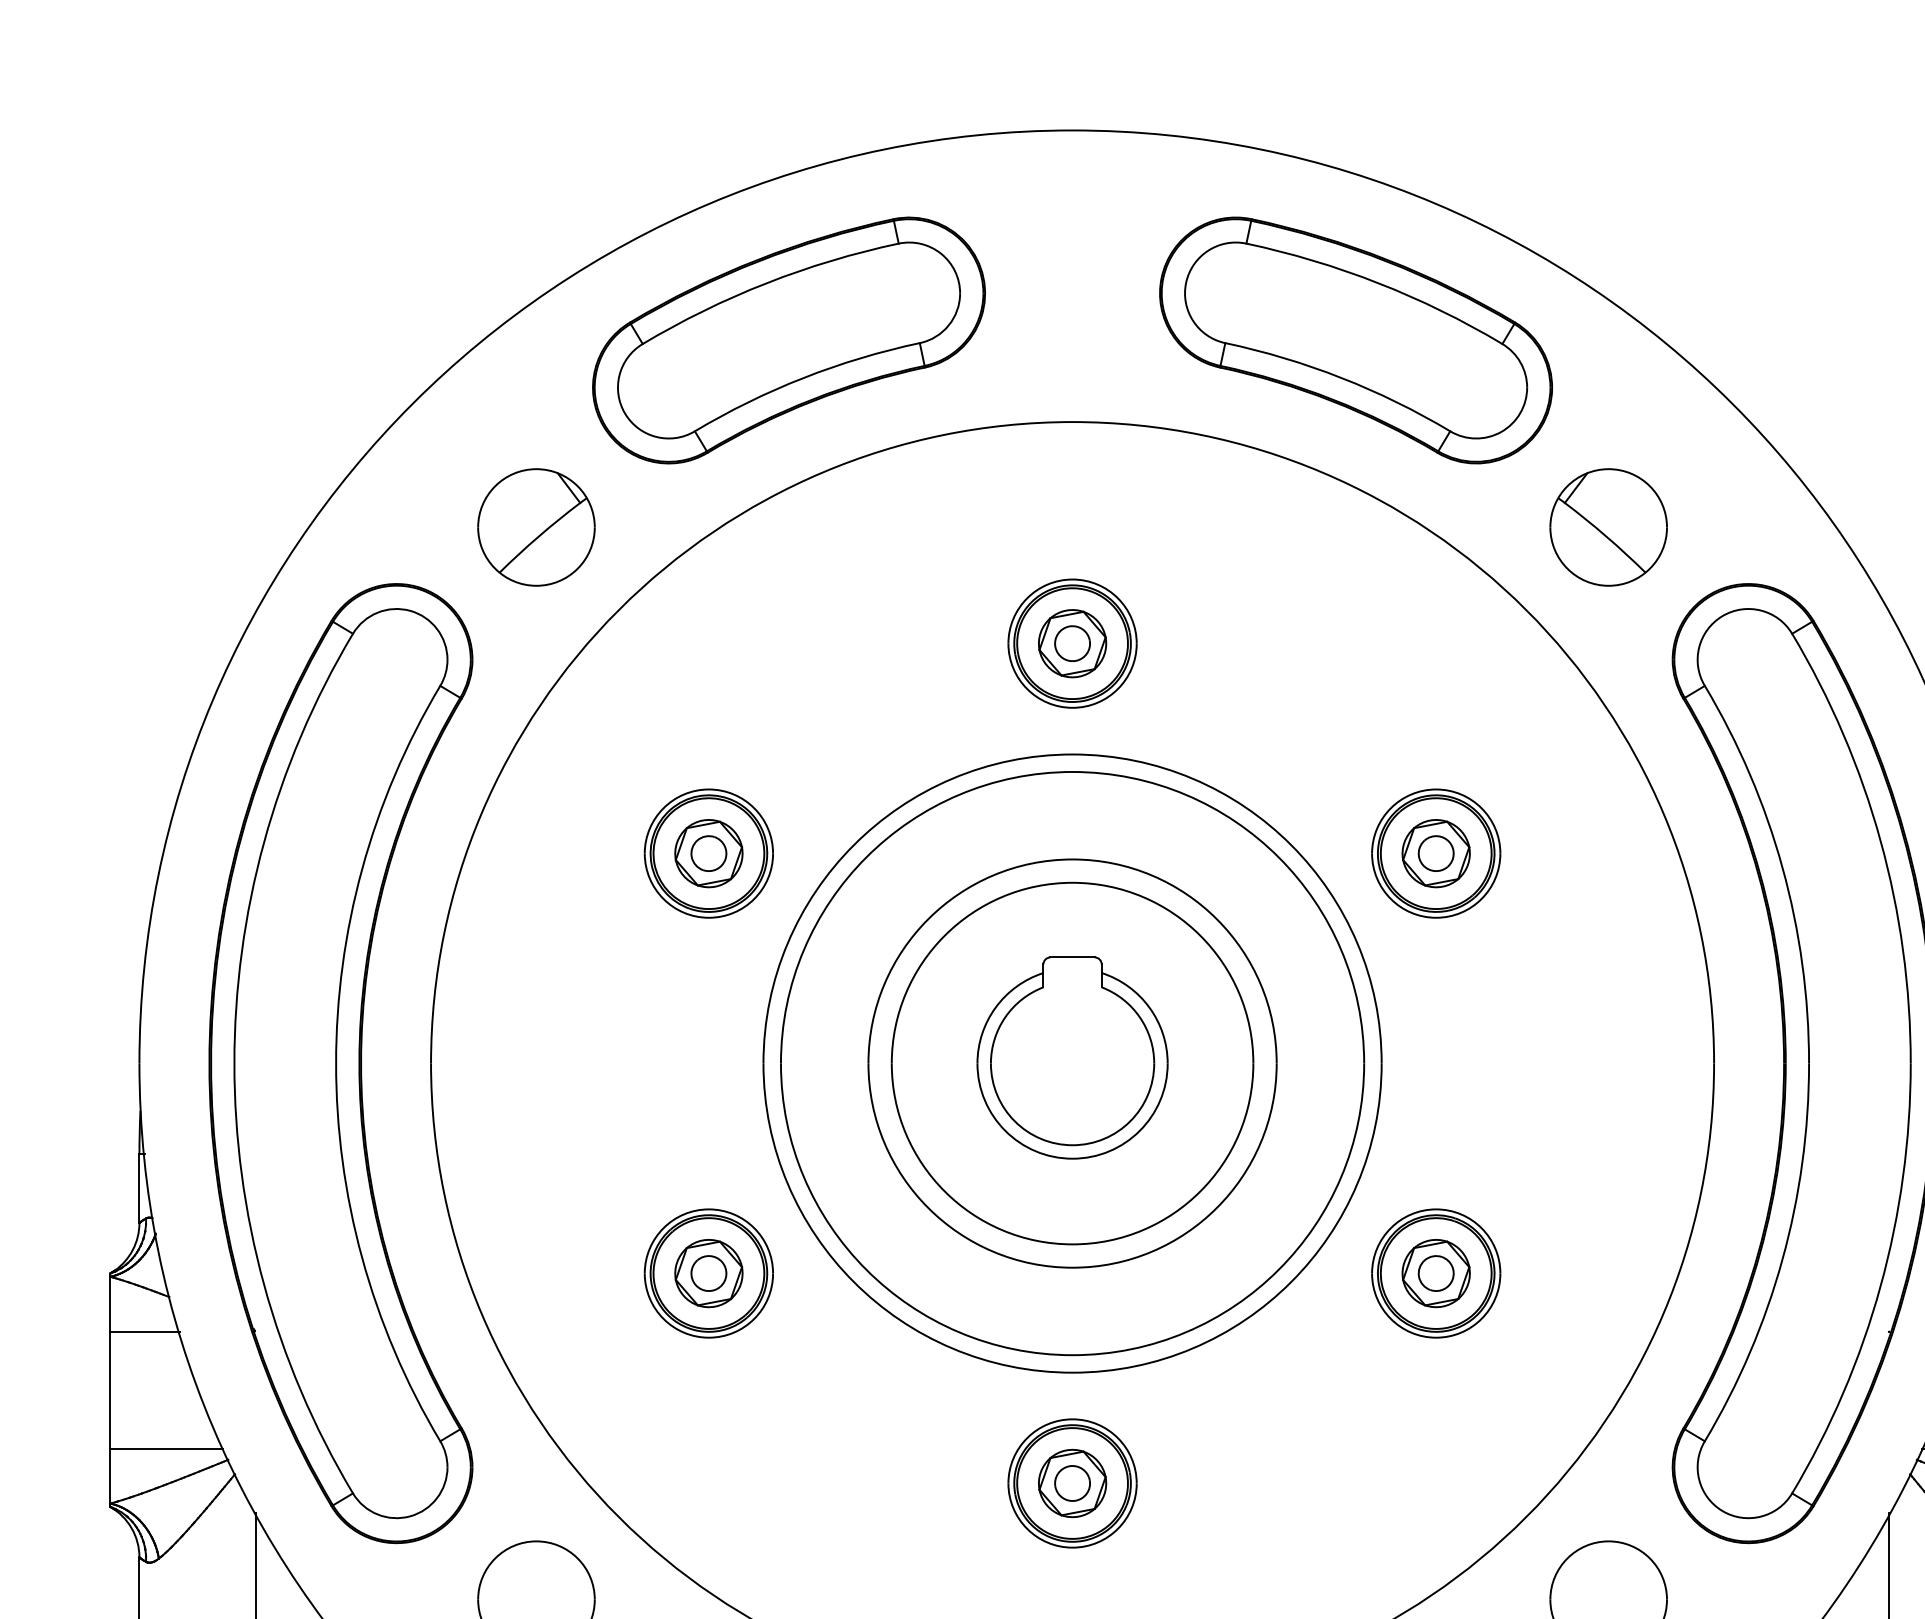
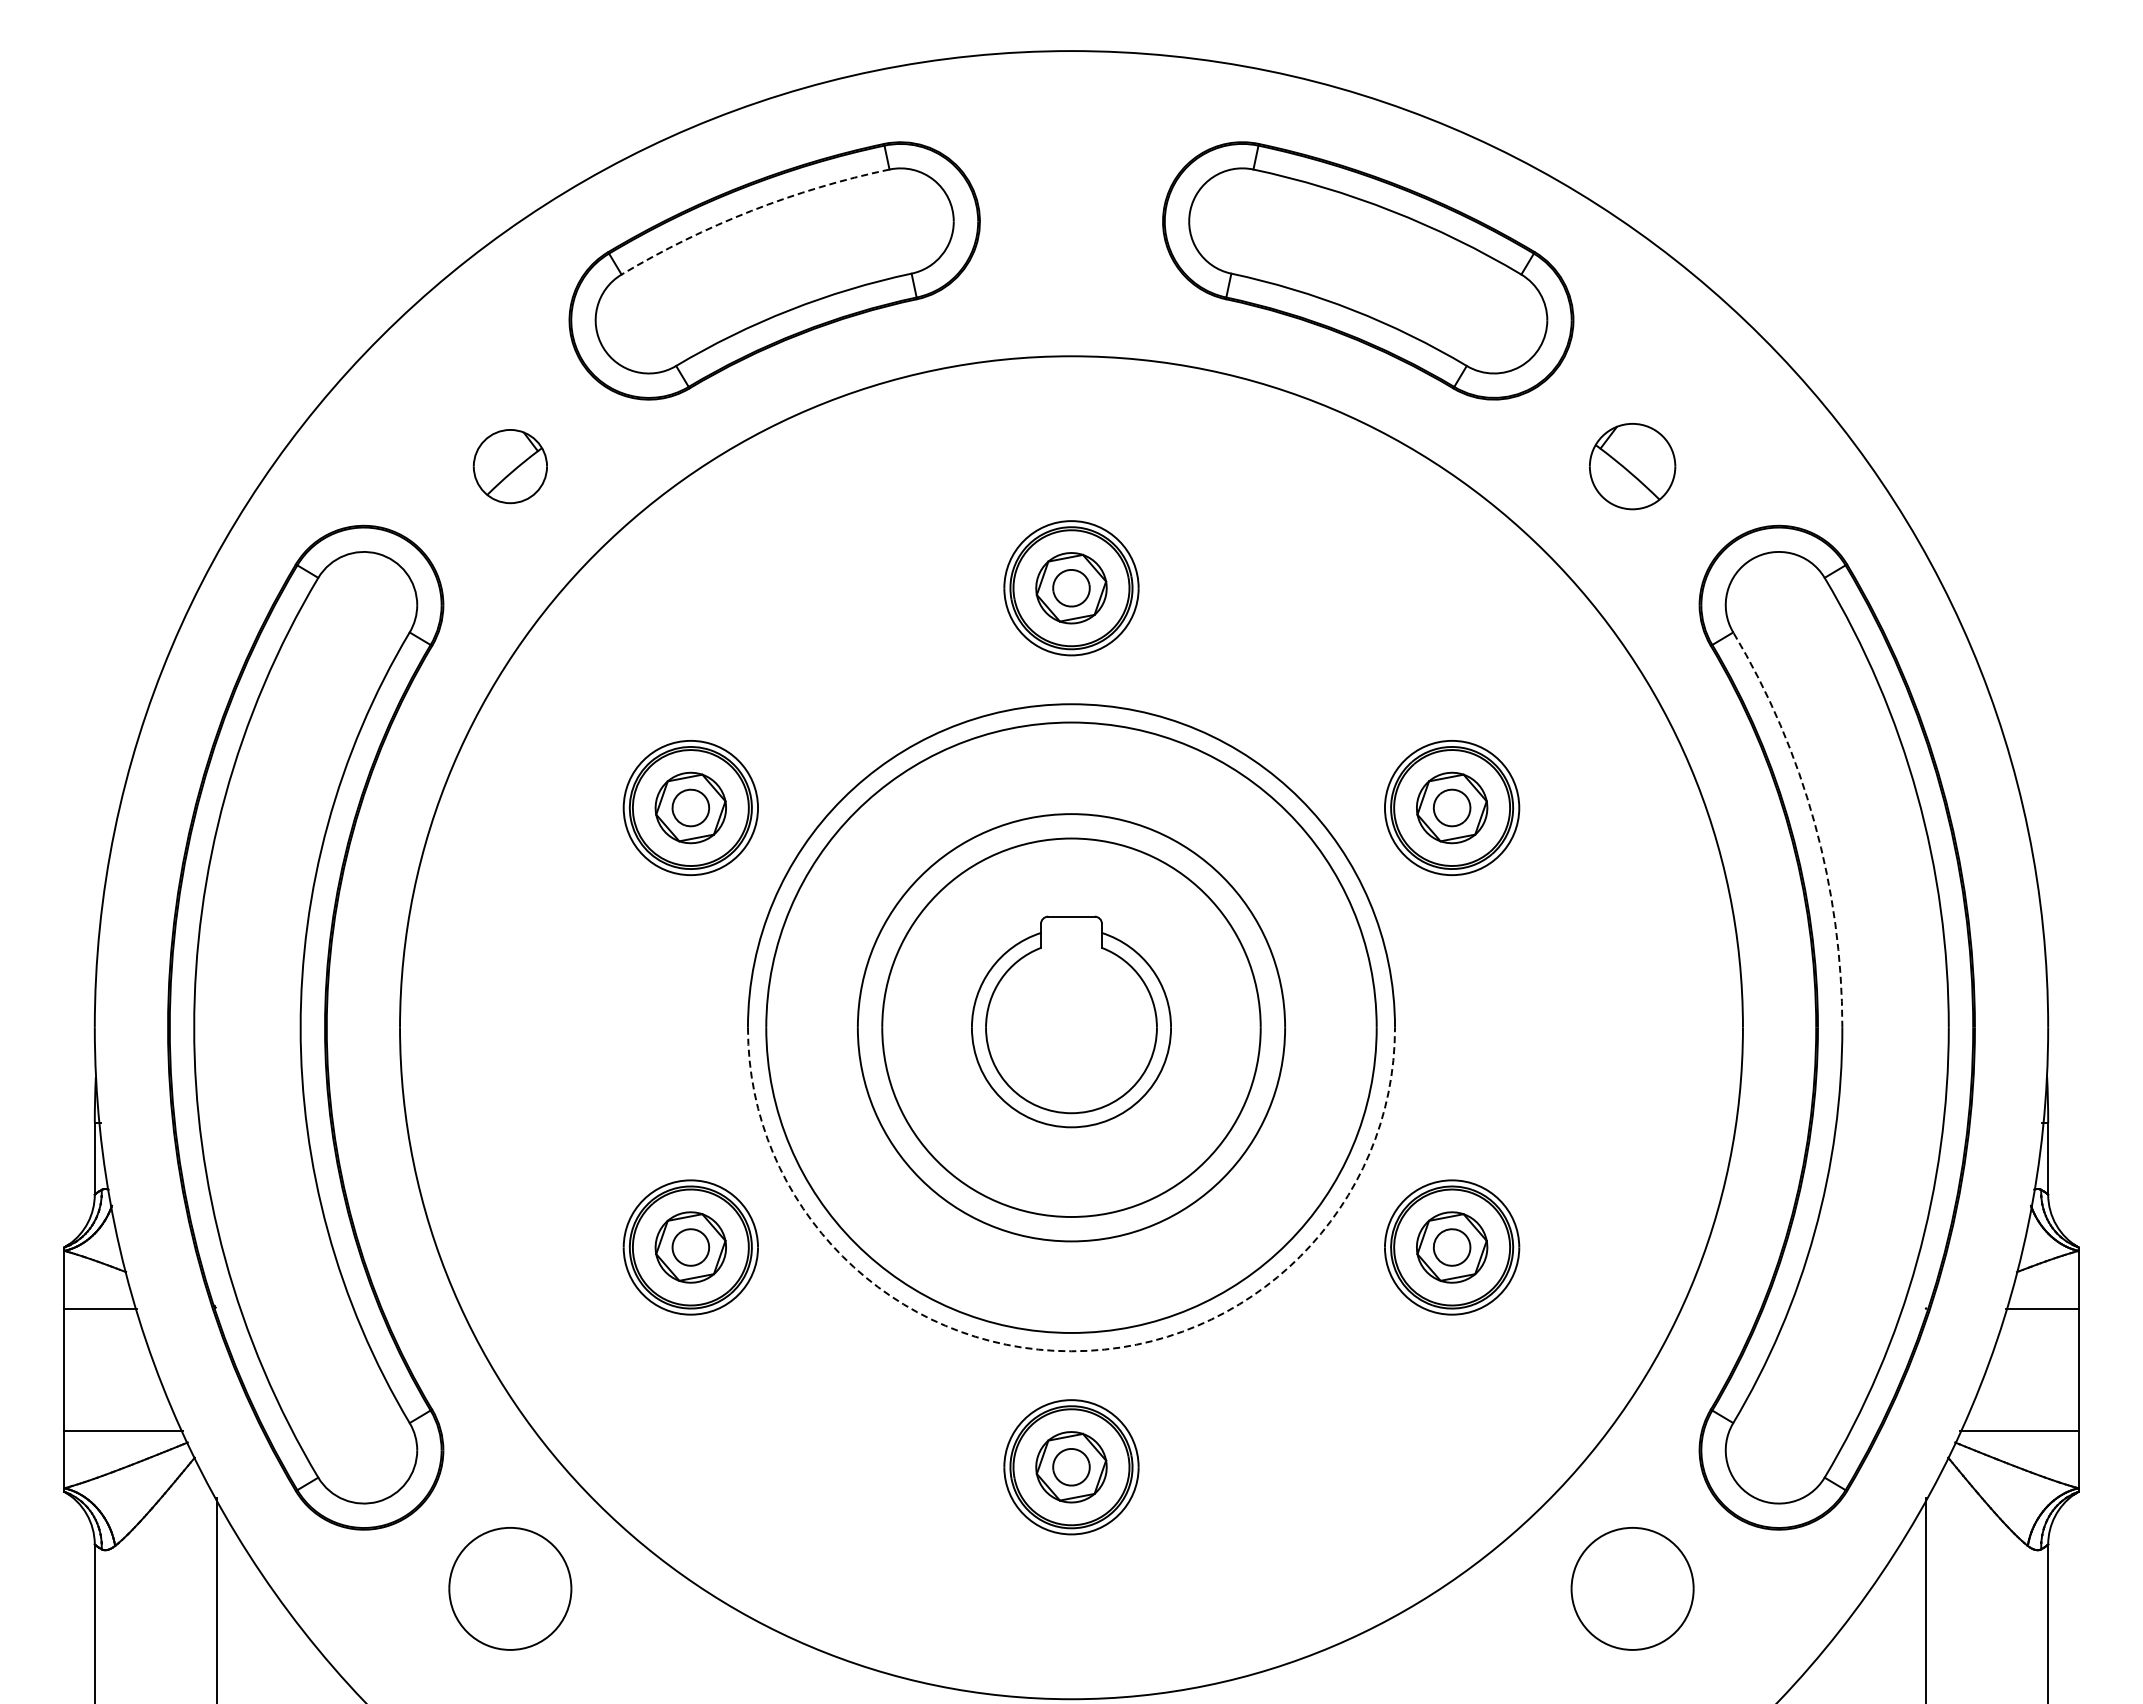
arc: (766, 283) -> (751, 211), solid -> dashed
part: (536, 527) -> (510, 466), size x0.6
part: (1608, 527) -> (1632, 466), size x0.7
arc: (1782, 867) -> (1814, 822), solid -> dashed
arc: (1072, 1372) -> (1071, 1351), solid -> dashed

